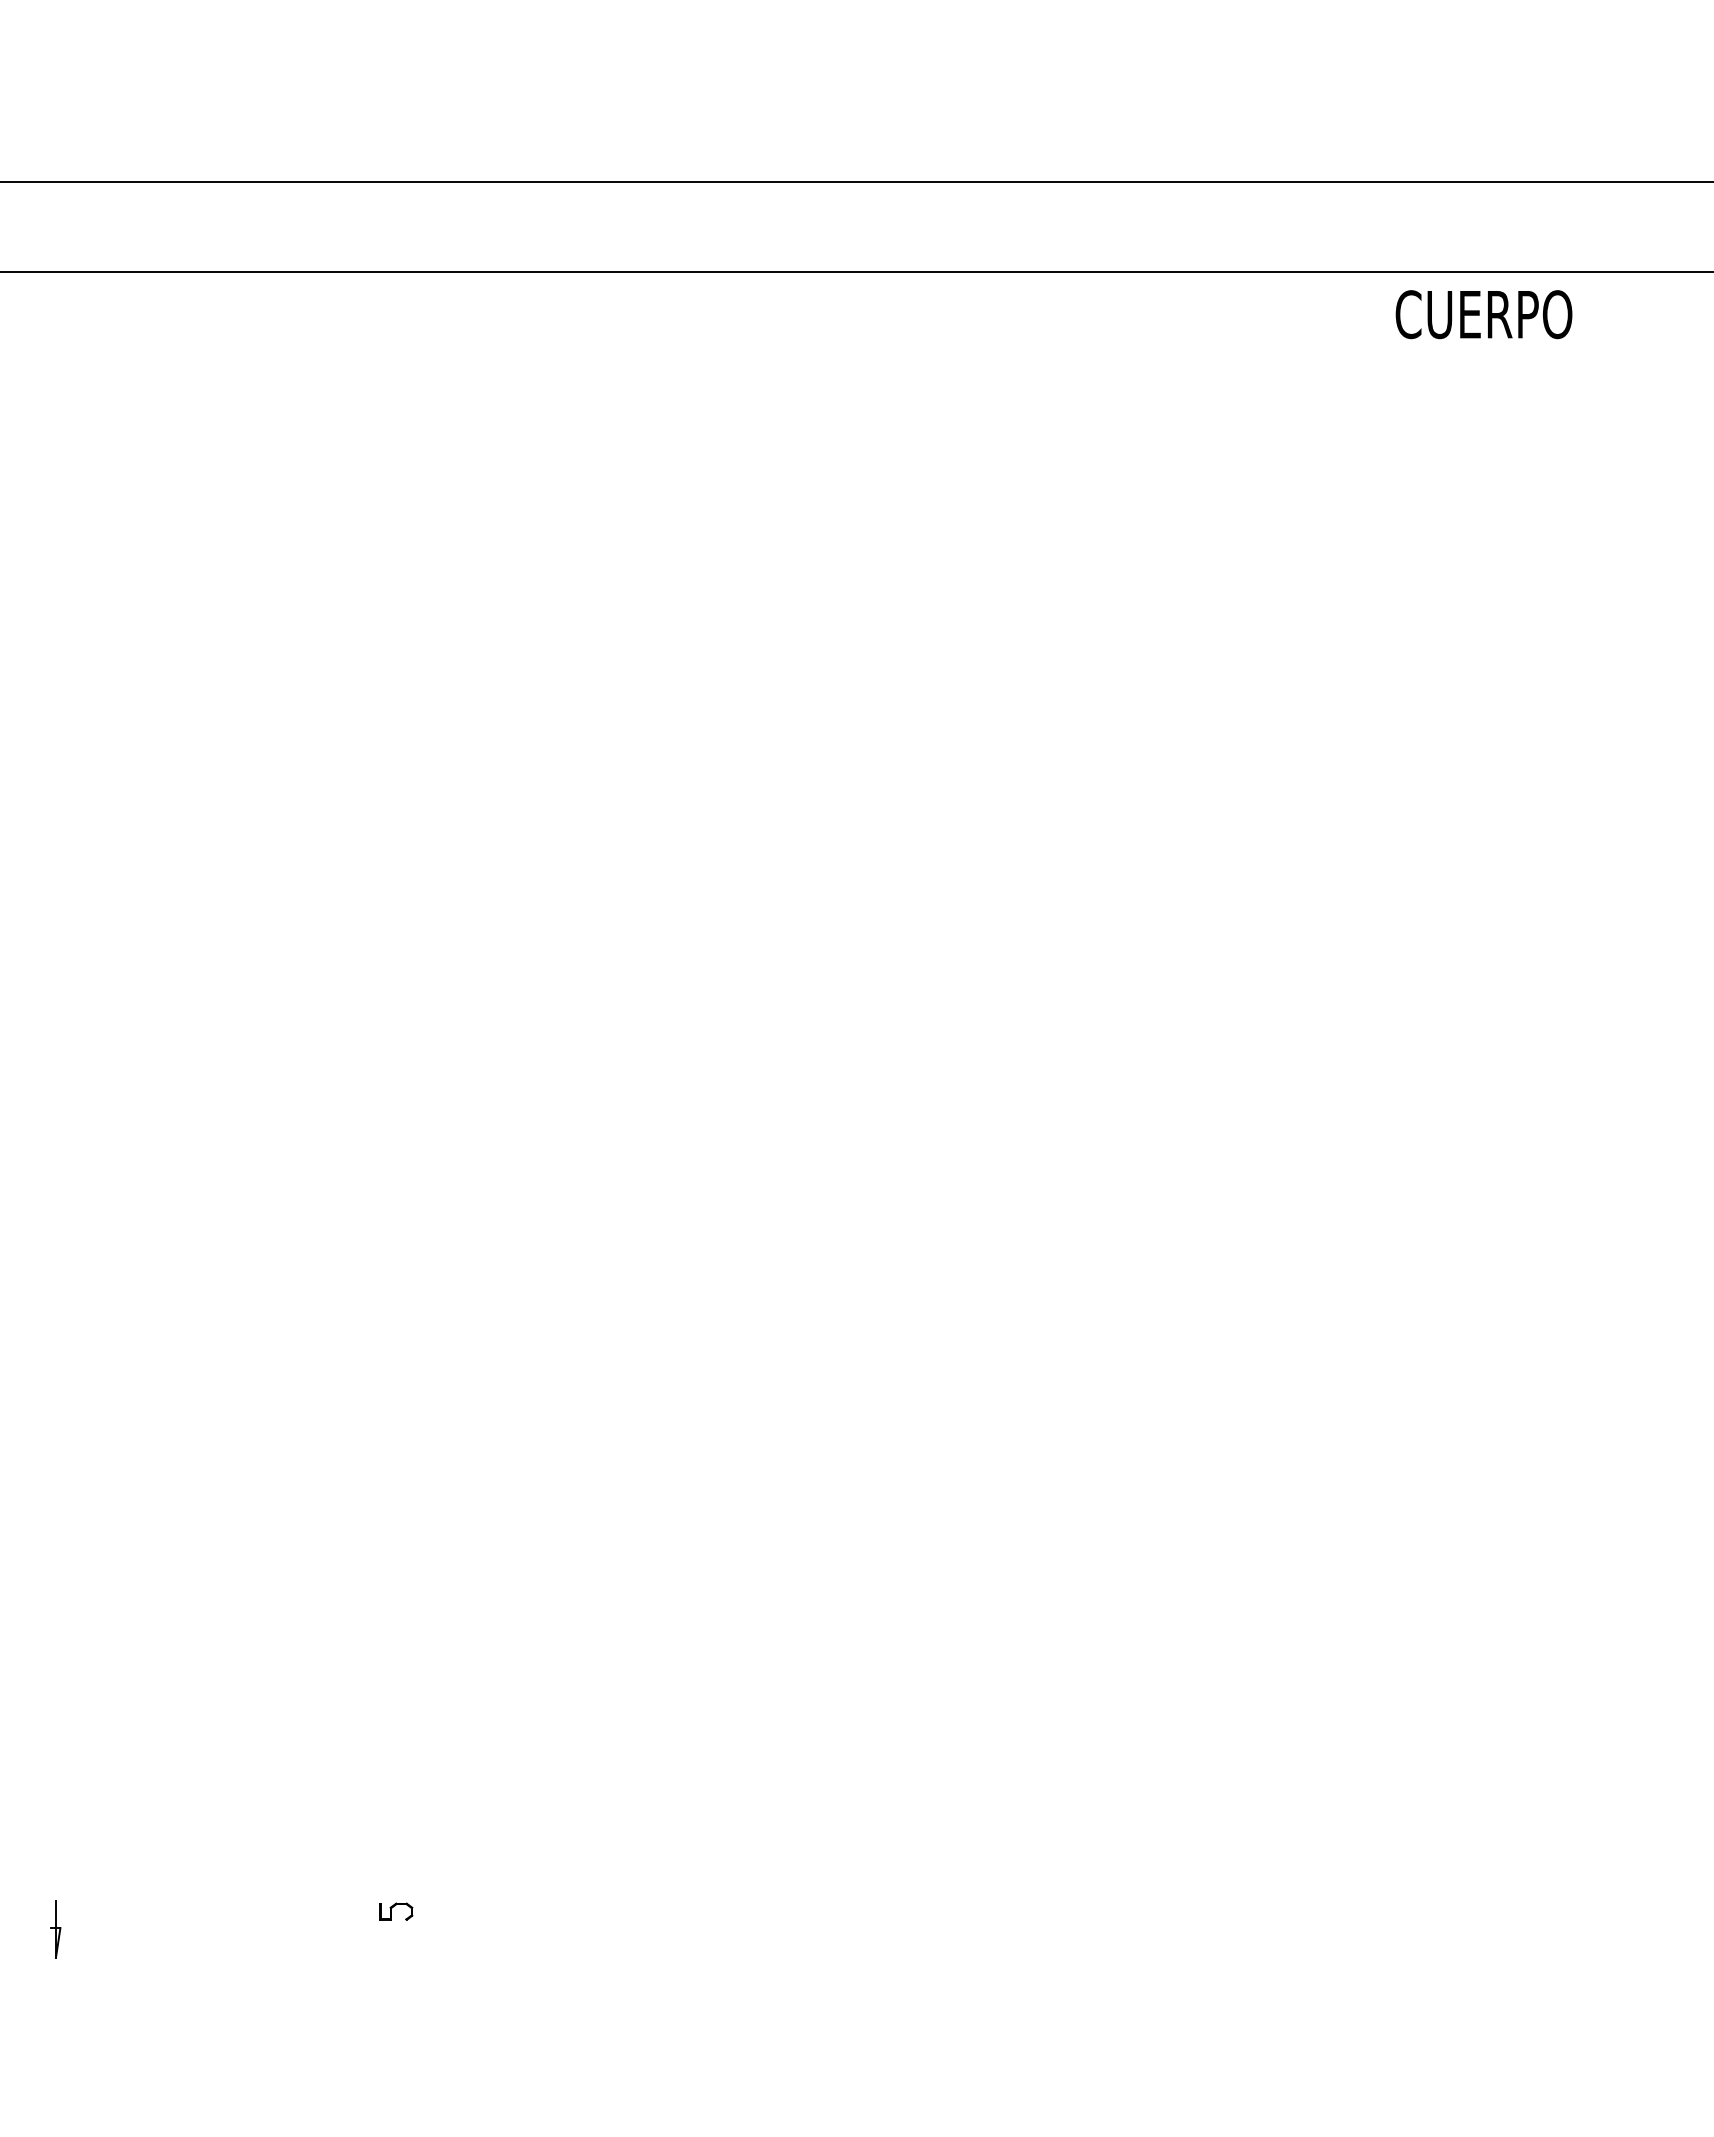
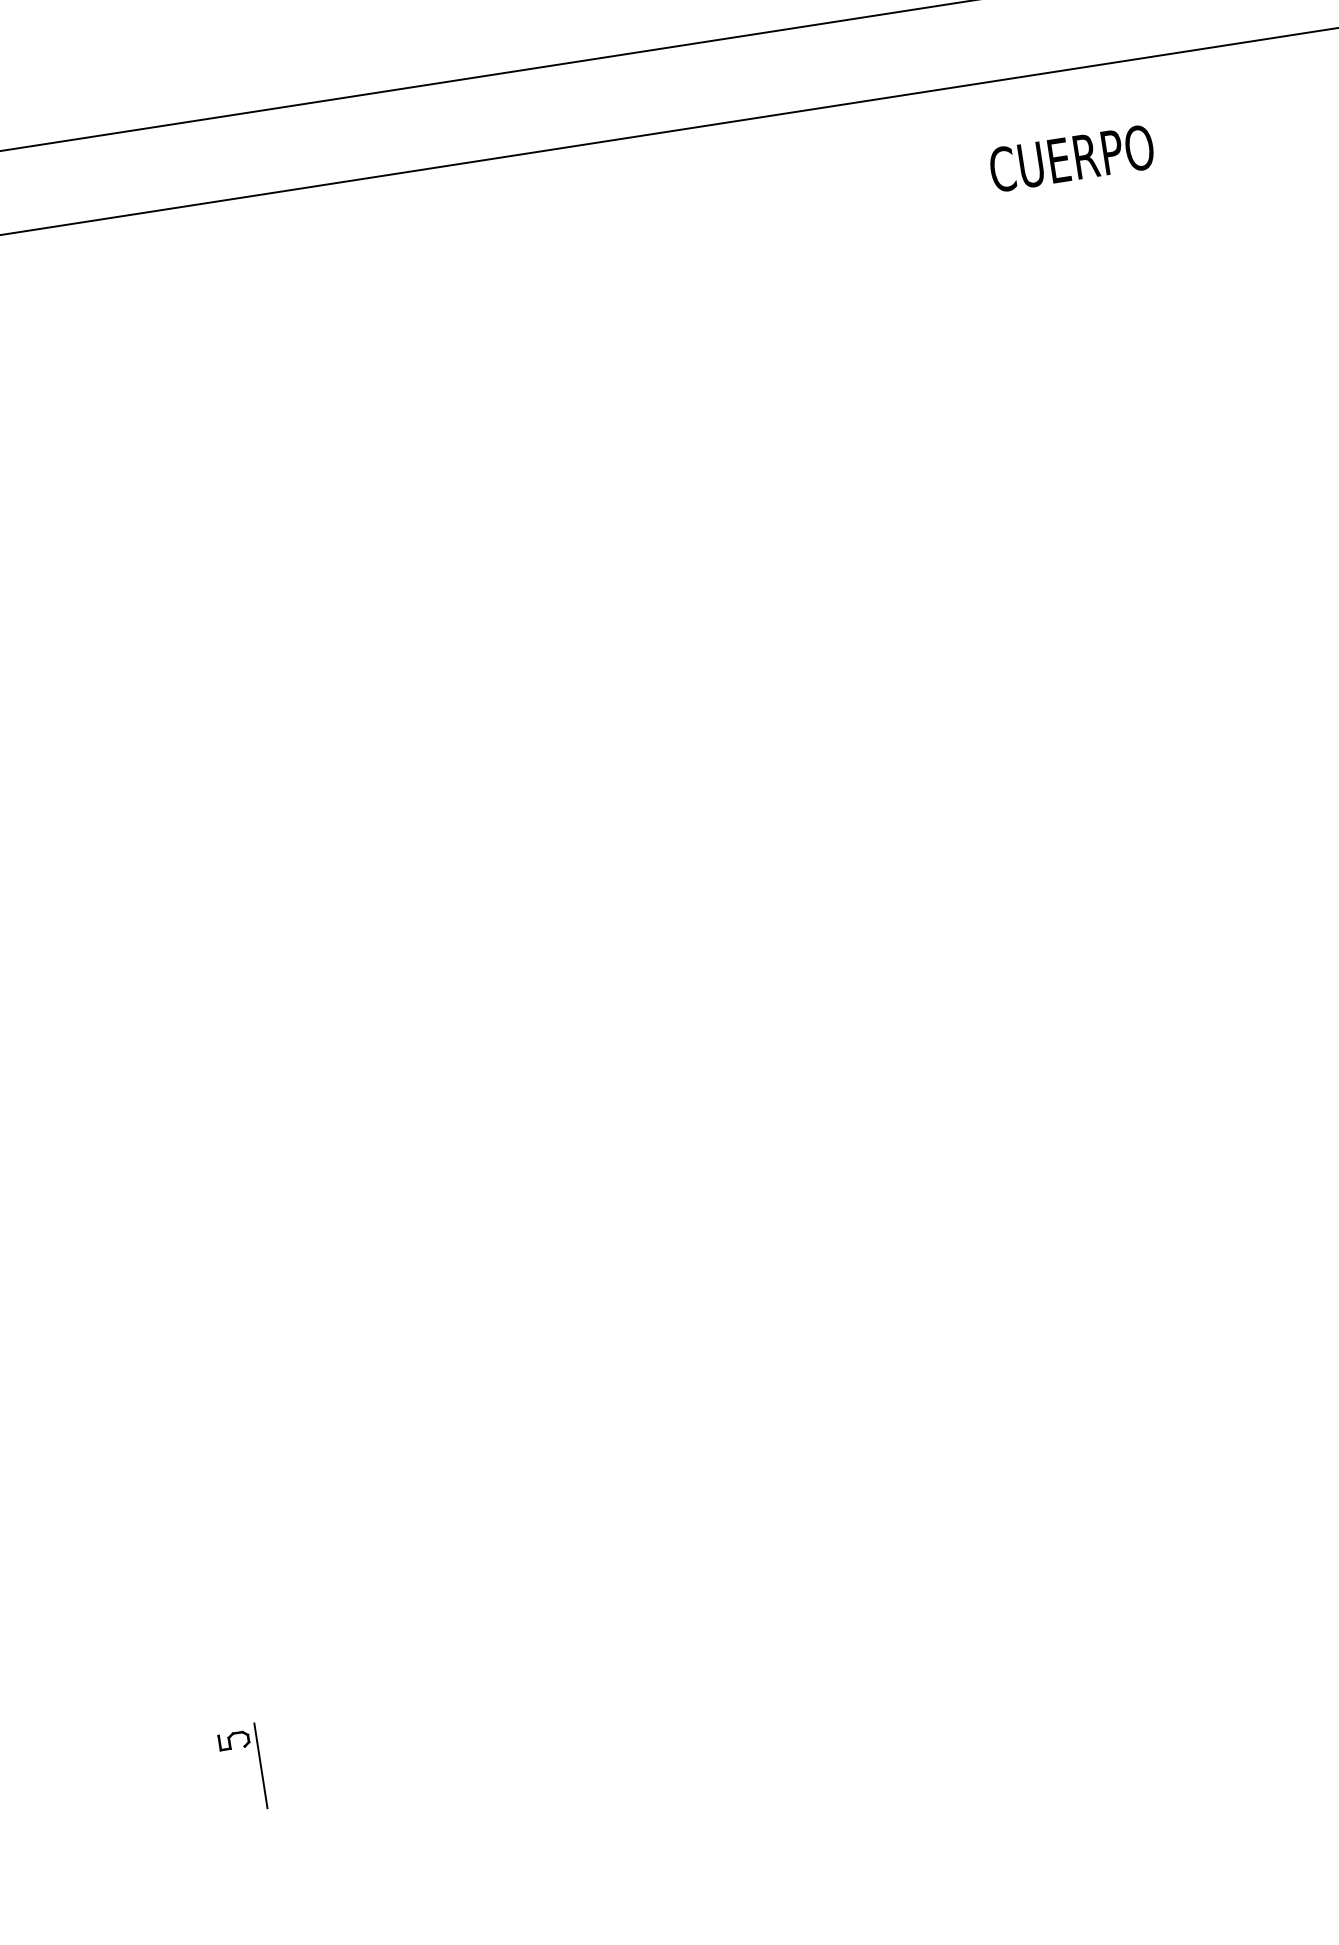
text: (1483, 314) -> (1071, 158), moved
line: (420, 1942) -> (260, 1765), added

